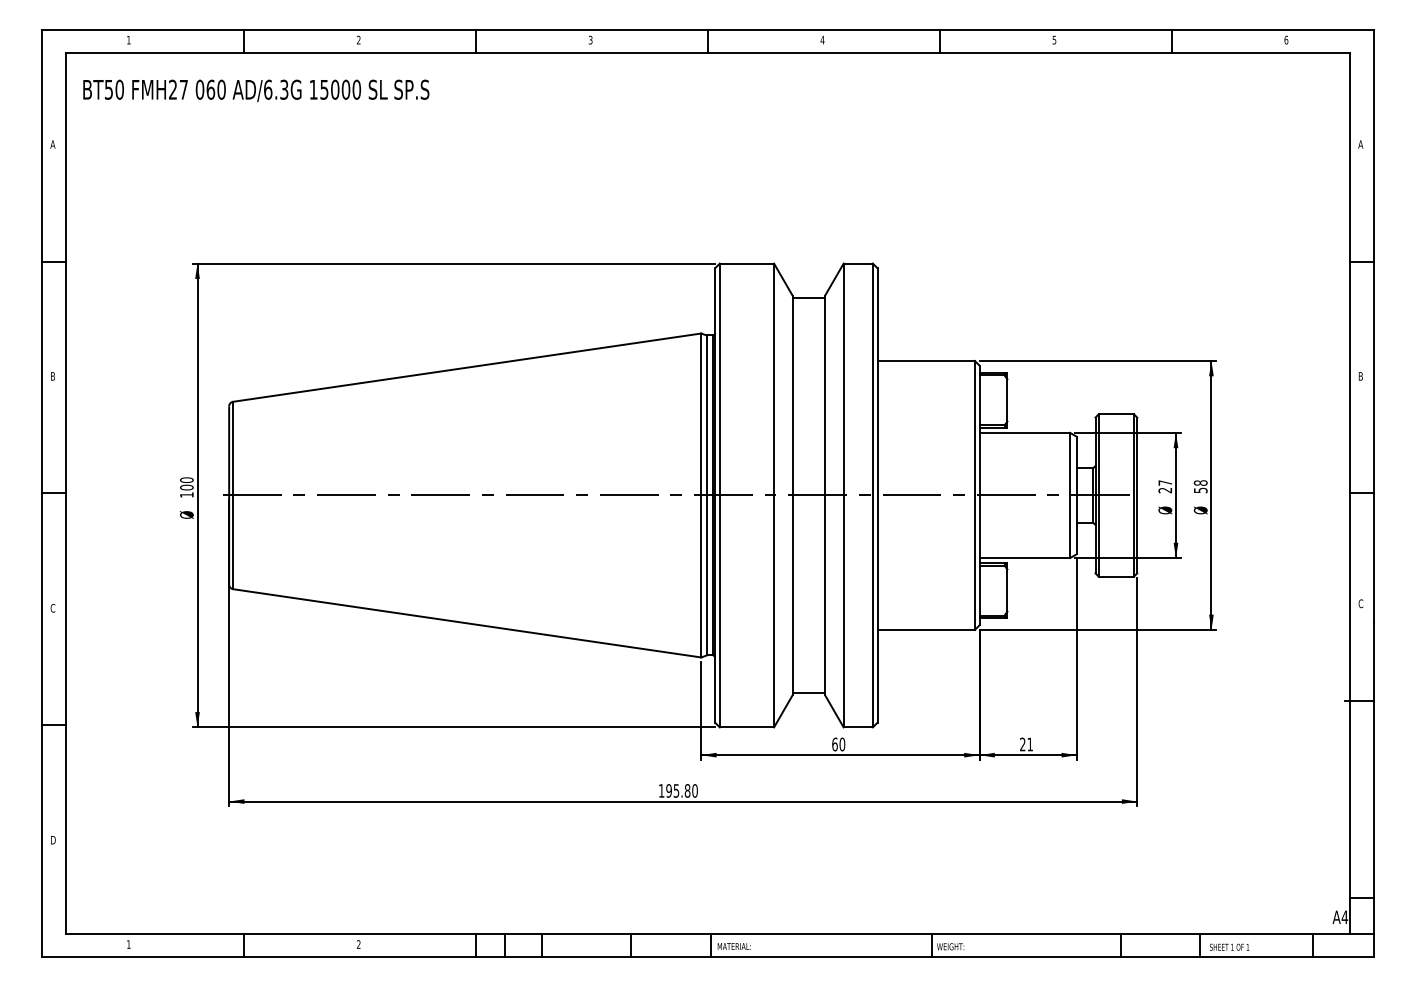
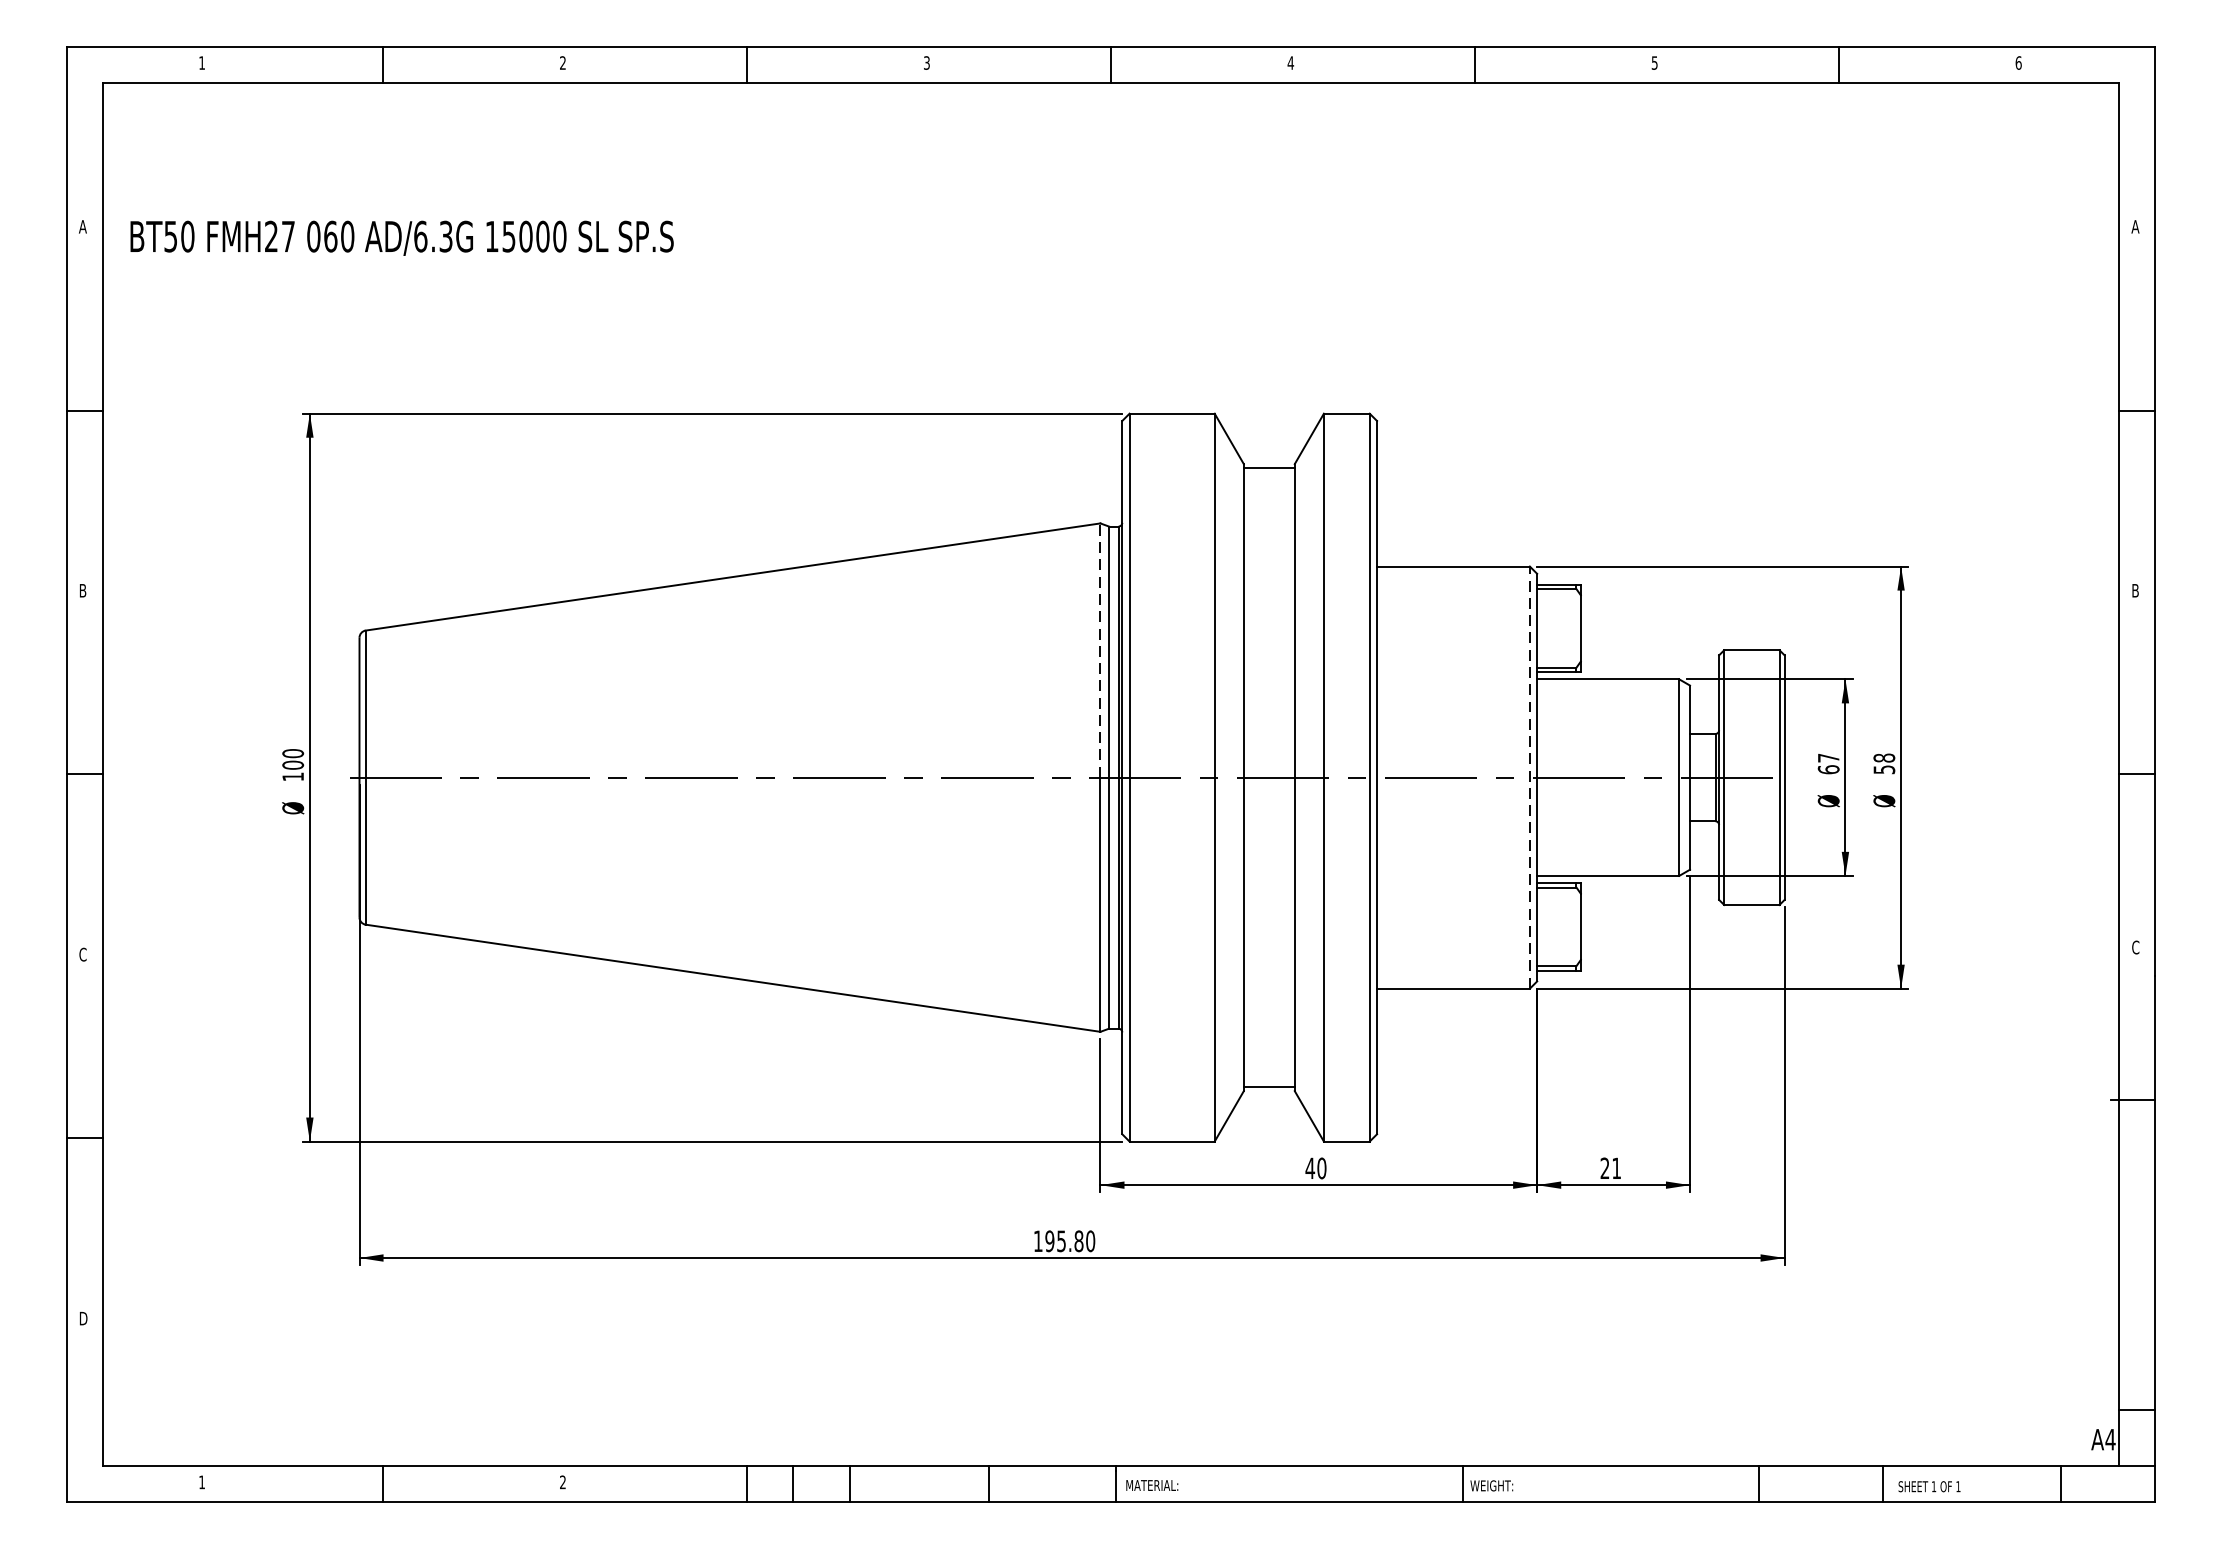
text: (256, 90) -> (402, 237), moved
line: (701, 414) -> (1100, 650), solid -> dashed
text: (1165, 490) -> (1829, 769), 27 -> 67
line: (974, 494) -> (1529, 776), solid -> dashed
text: (834, 744) -> (1309, 1168), 60 -> 40

